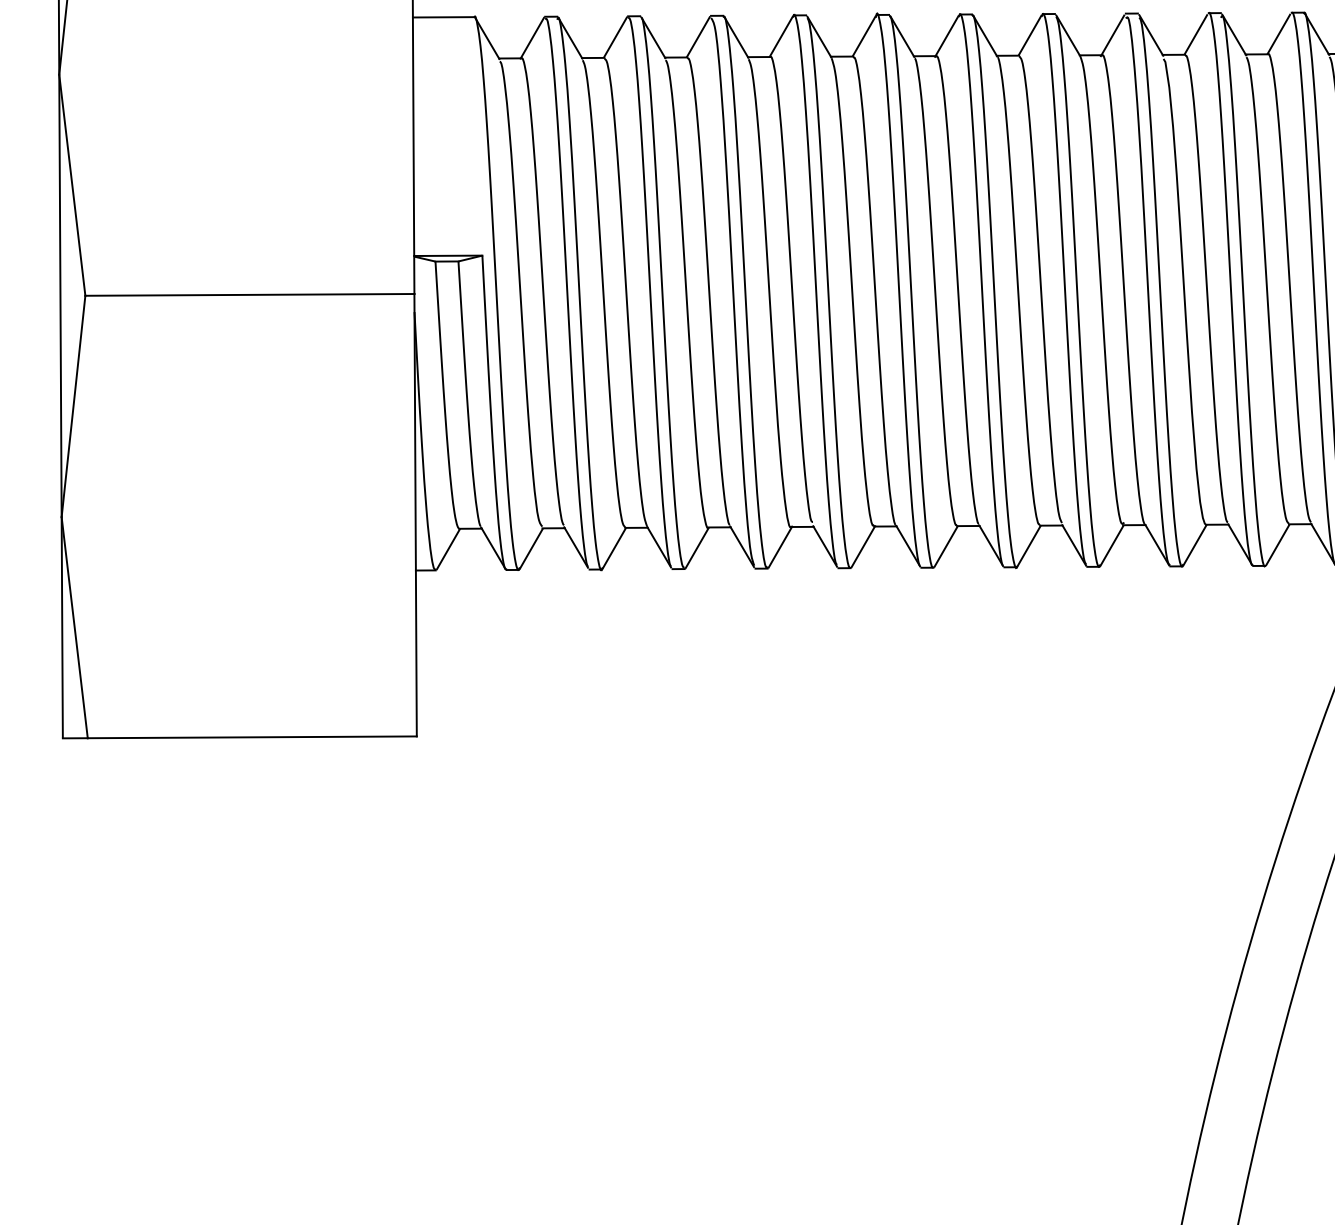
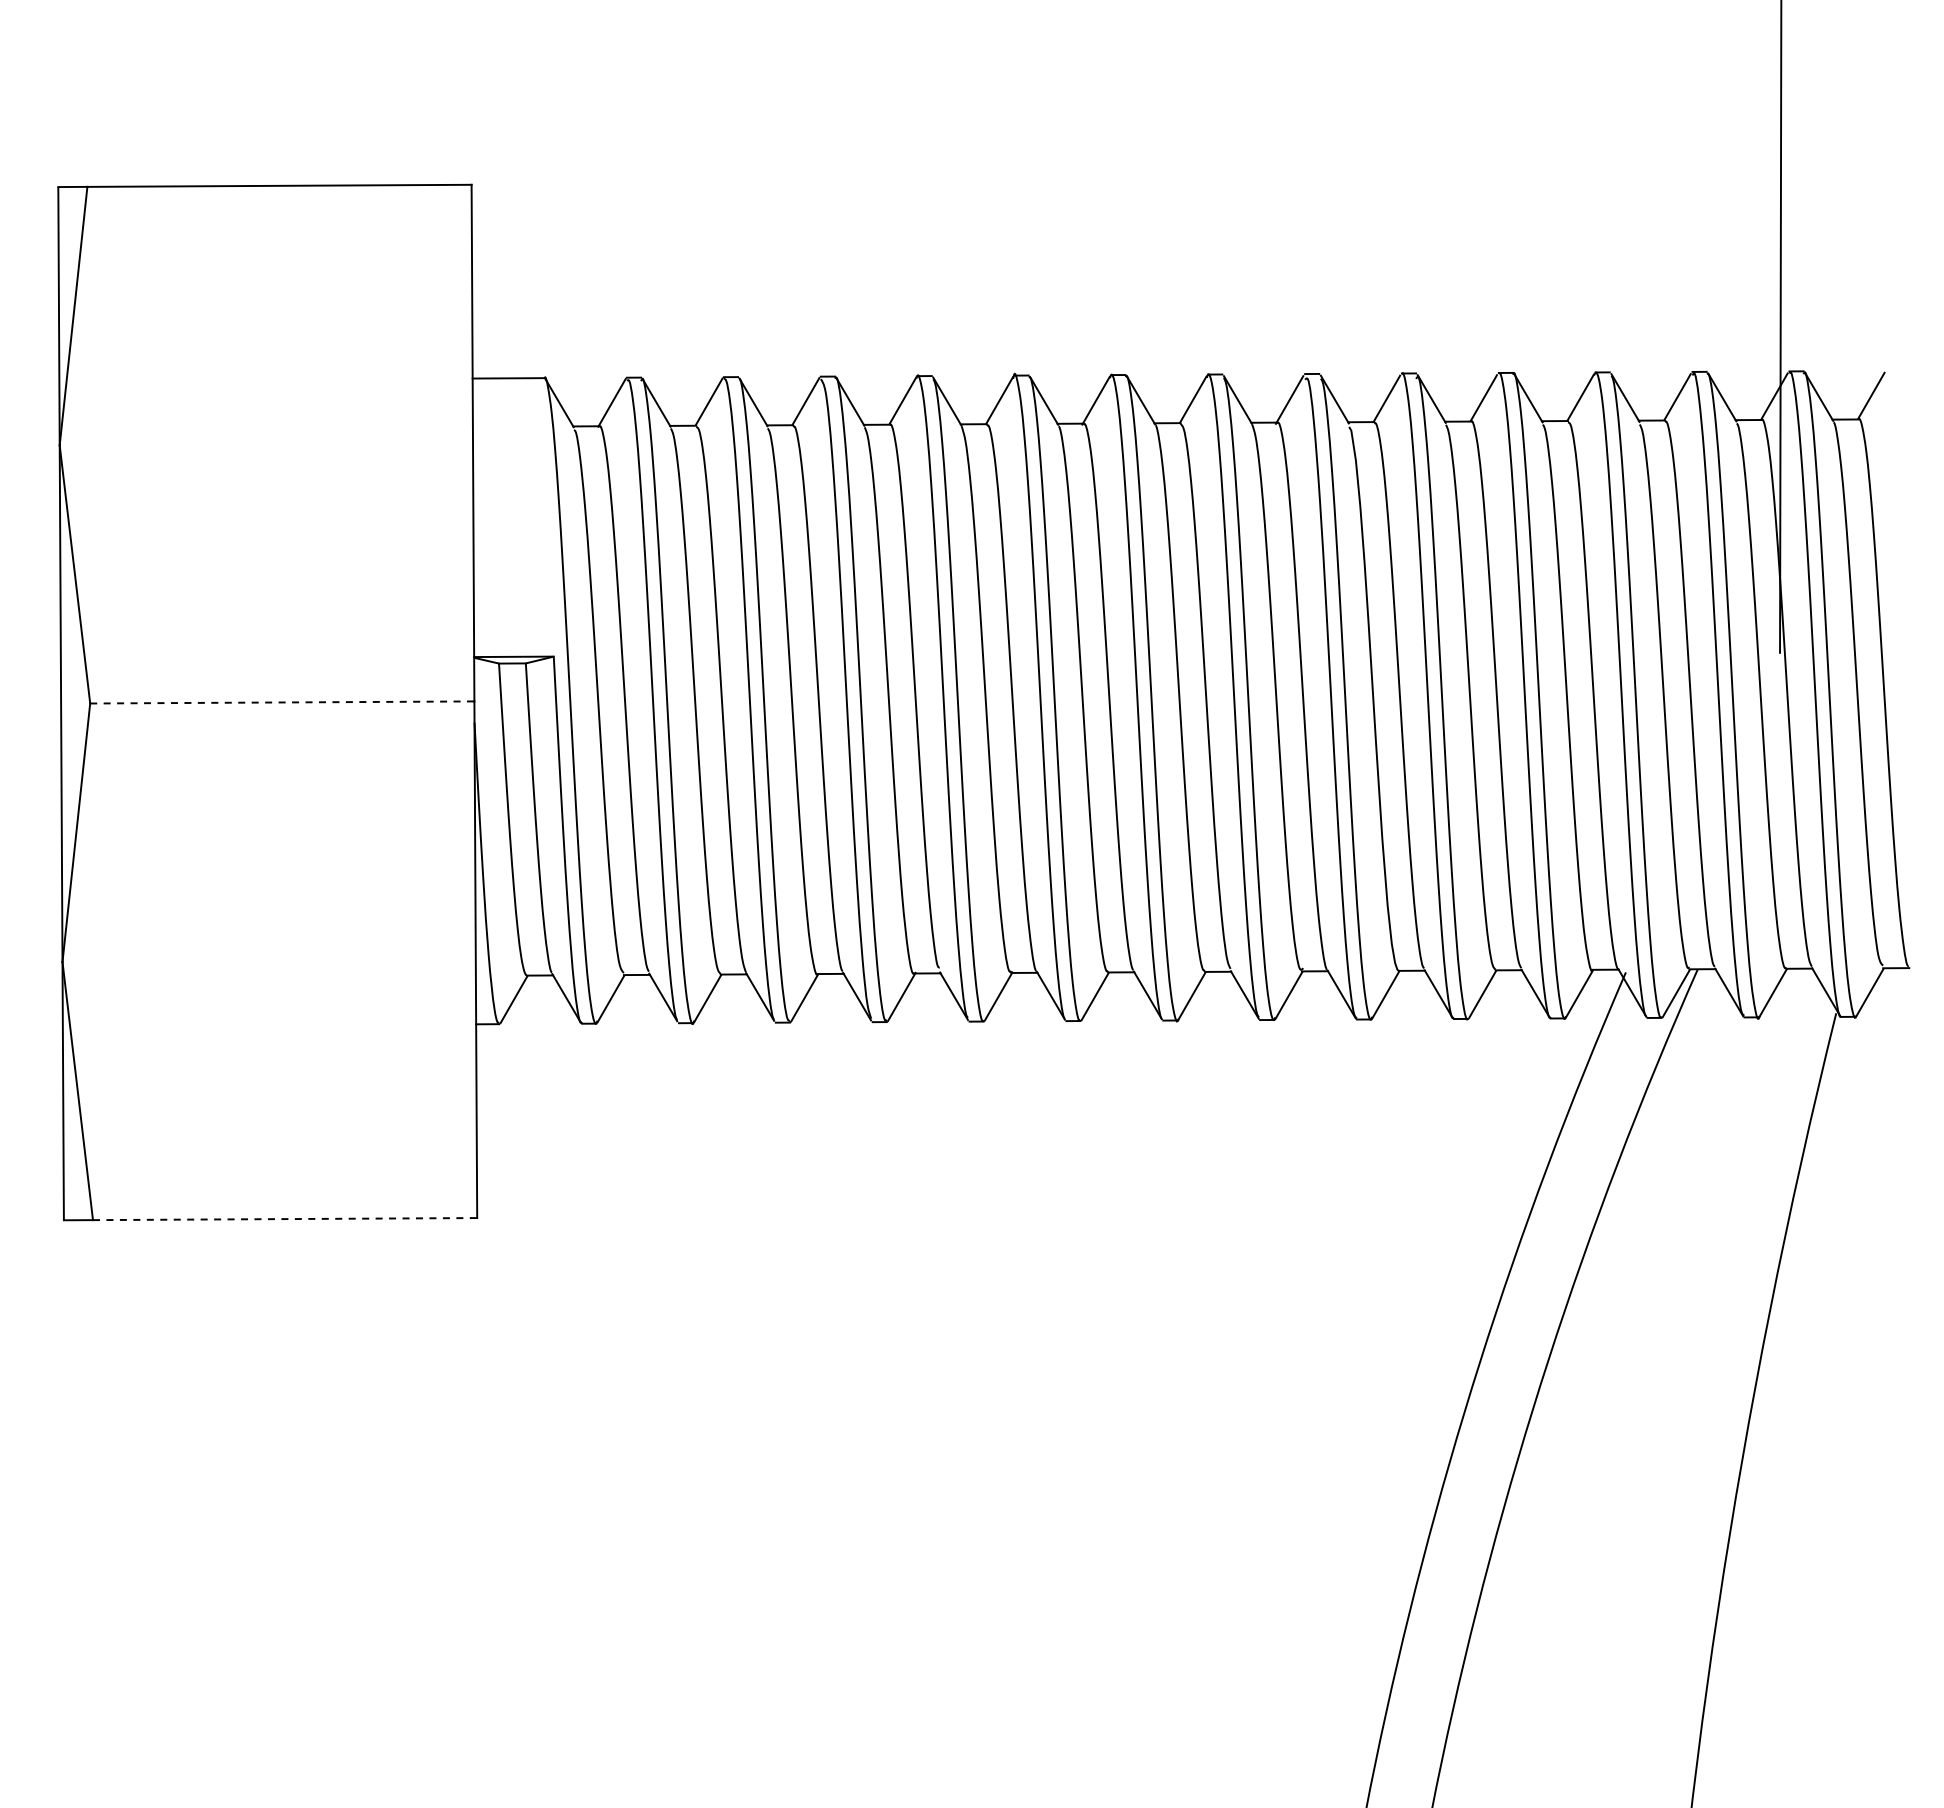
line: (250, 294) -> (282, 702), solid -> dashed
line: (252, 737) -> (285, 1219), solid -> dashed

